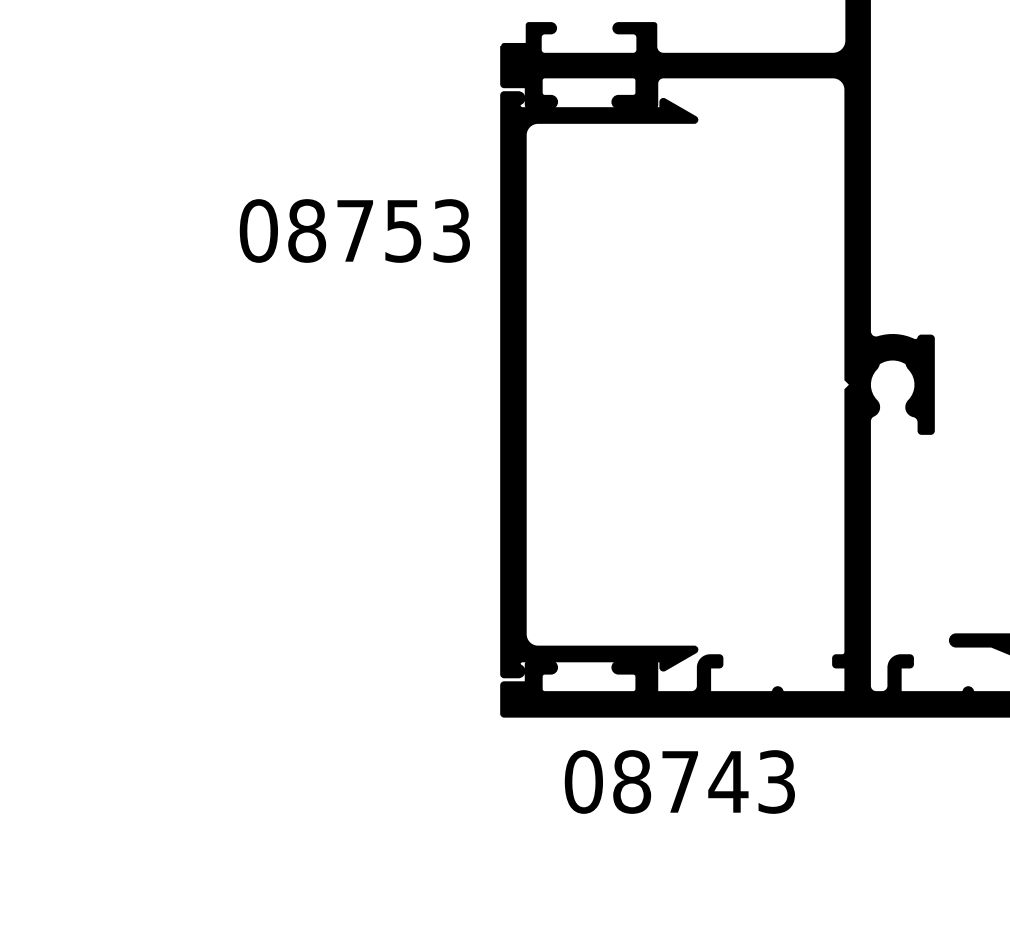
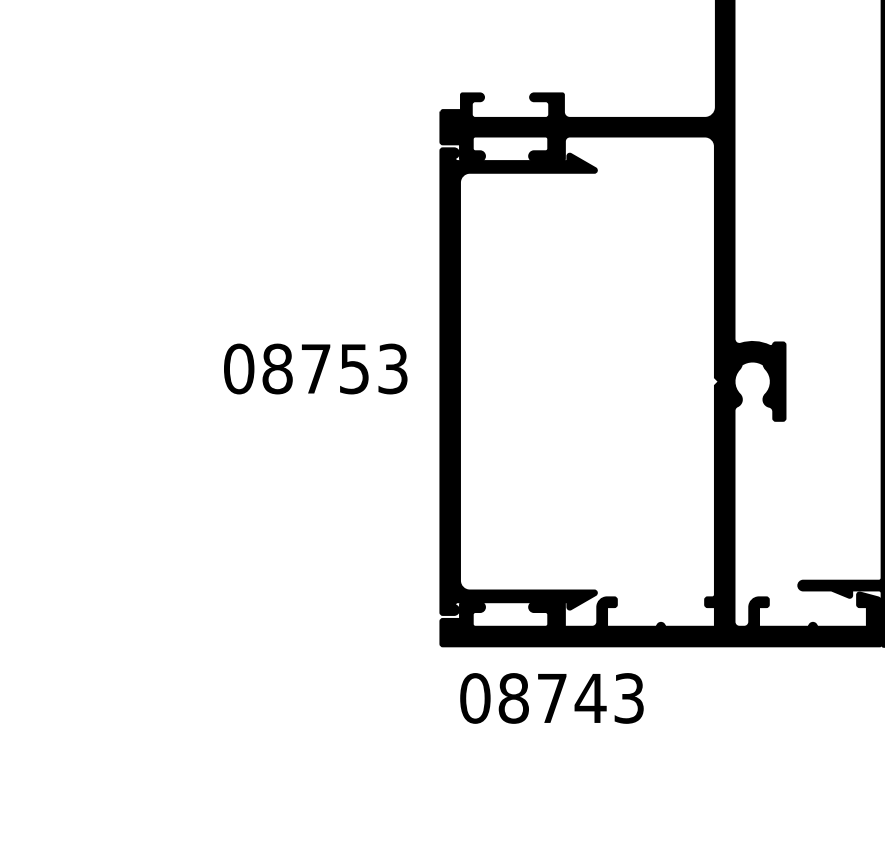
text: (354, 230) -> (315, 368), moved
text: (679, 782) -> (551, 698), moved

